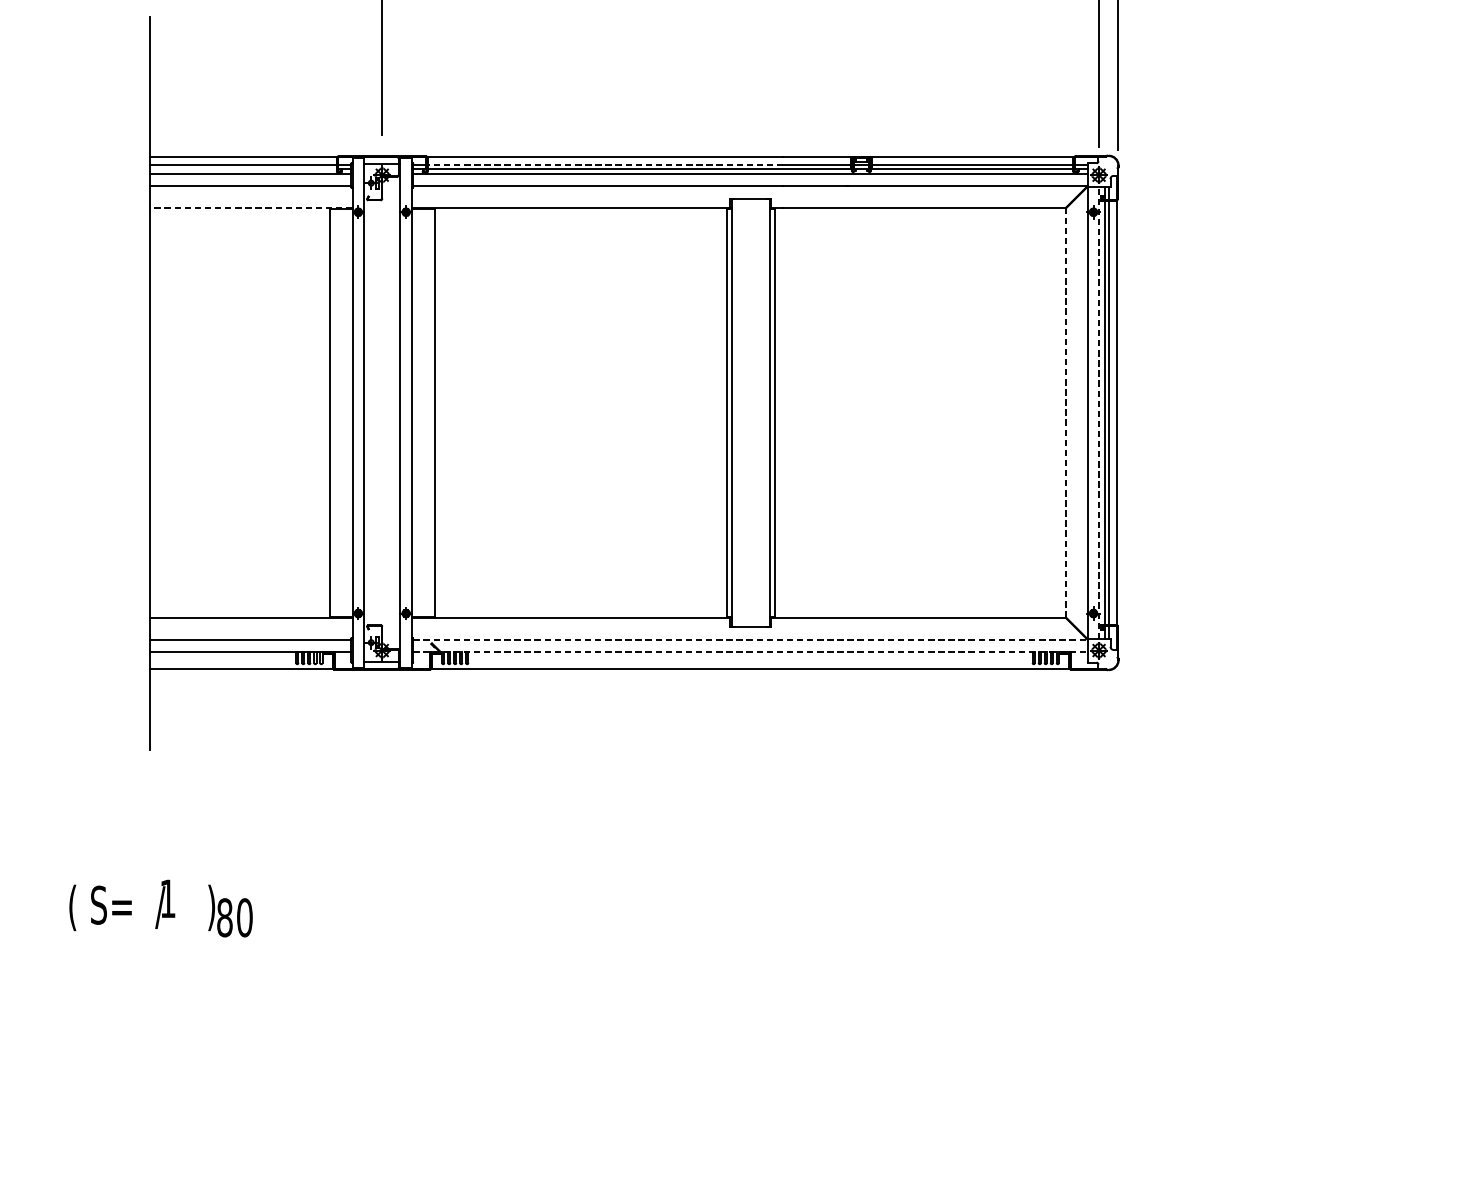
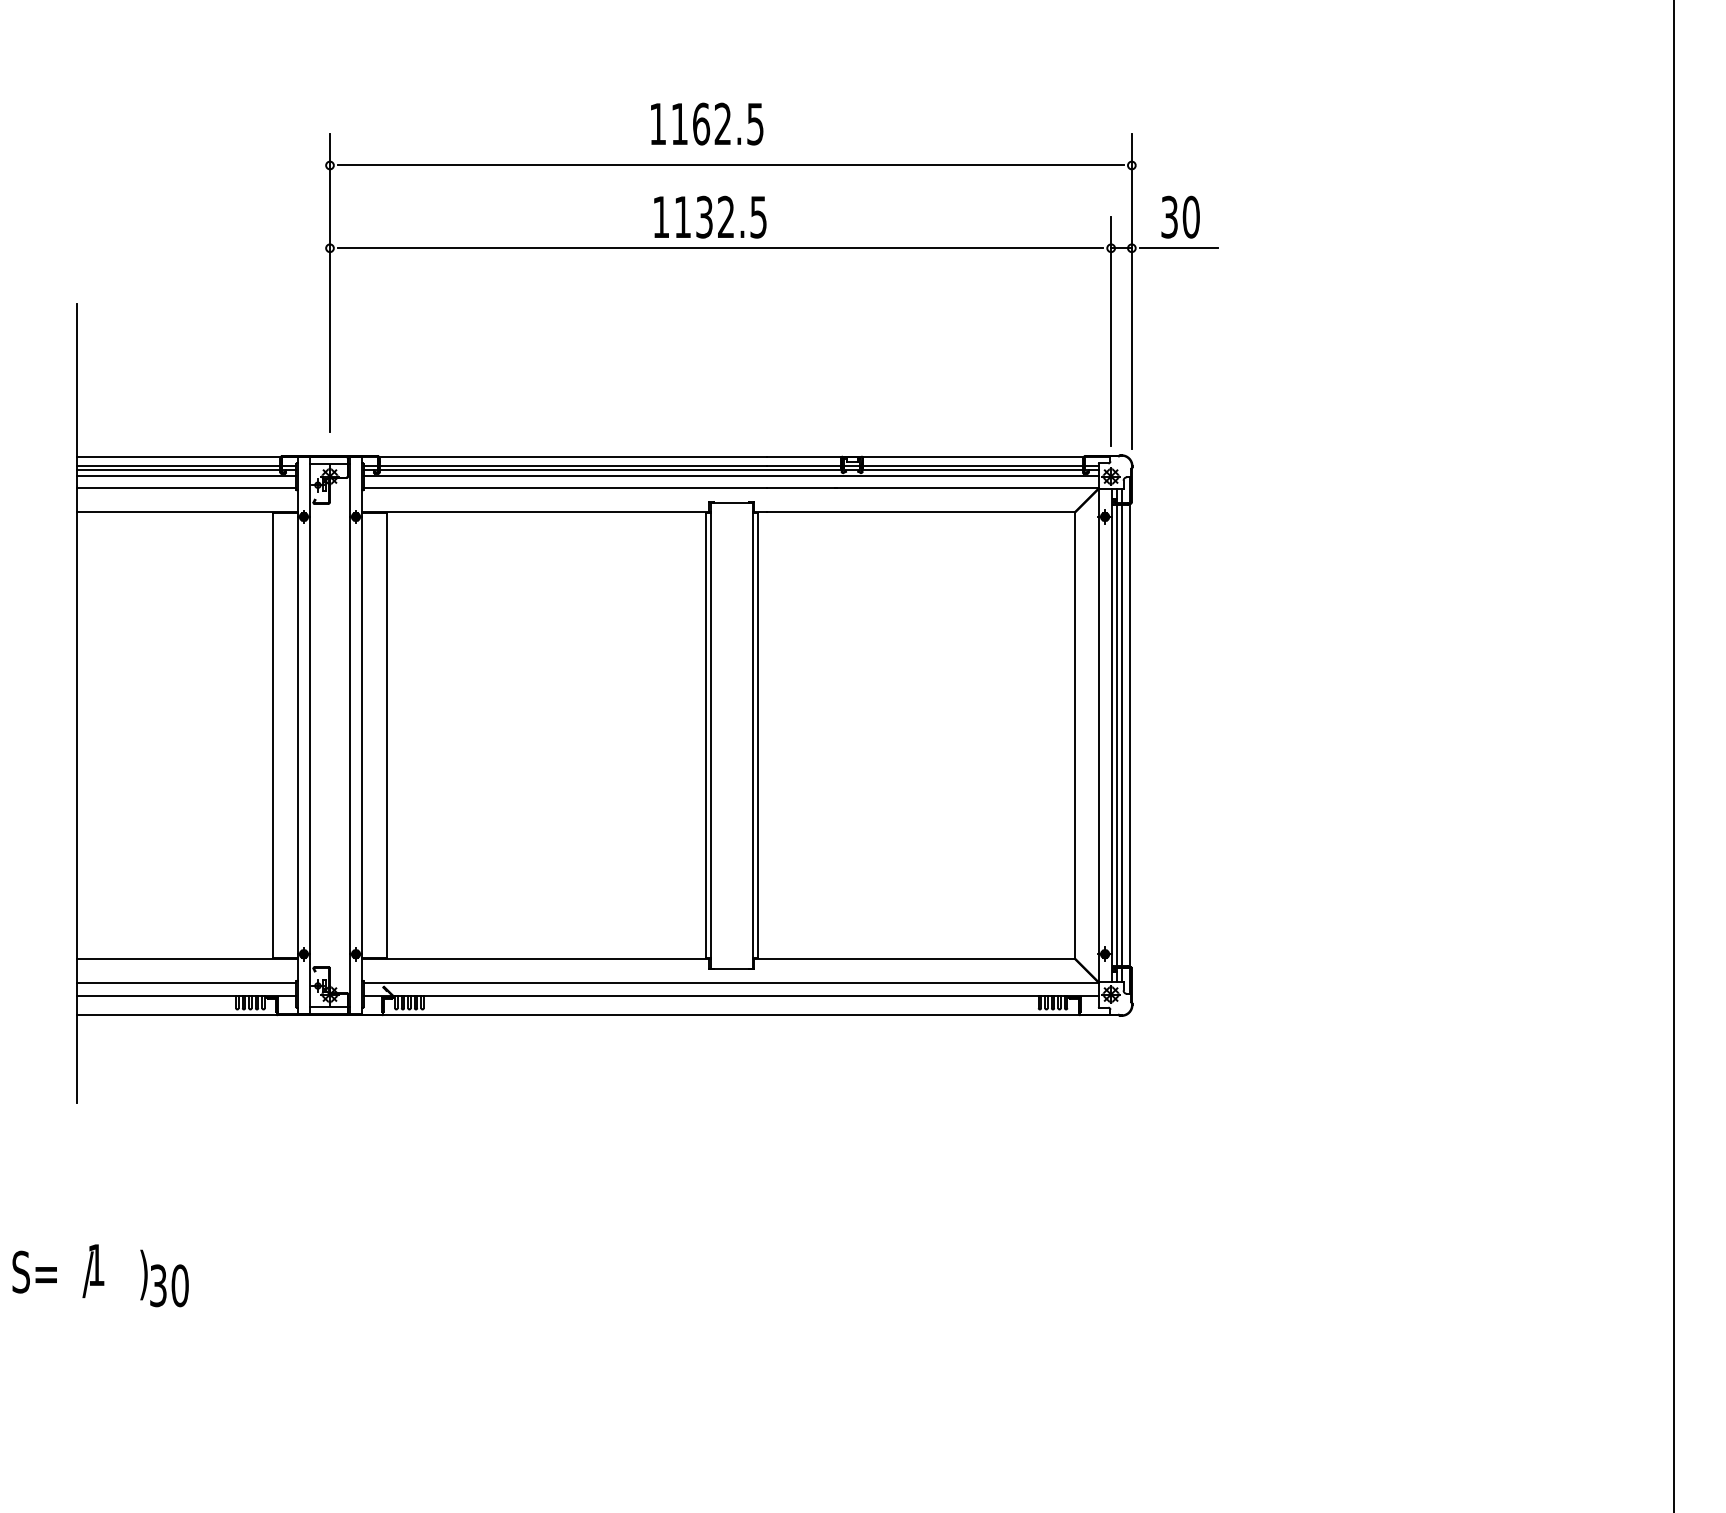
line: (605, 165) -> (573, 465), dashed -> solid
line: (243, 168) -> (178, 469), added
line: (250, 208) -> (186, 512), dashed -> solid
line: (1065, 412) -> (1074, 735), dashed -> solid
line: (1099, 412) -> (1111, 735), dashed -> solid
line: (750, 639) -> (731, 982), dashed -> solid
line: (750, 651) -> (731, 995), dashed -> solid
text: (224, 917) -> (158, 1285), 80 -> 30

